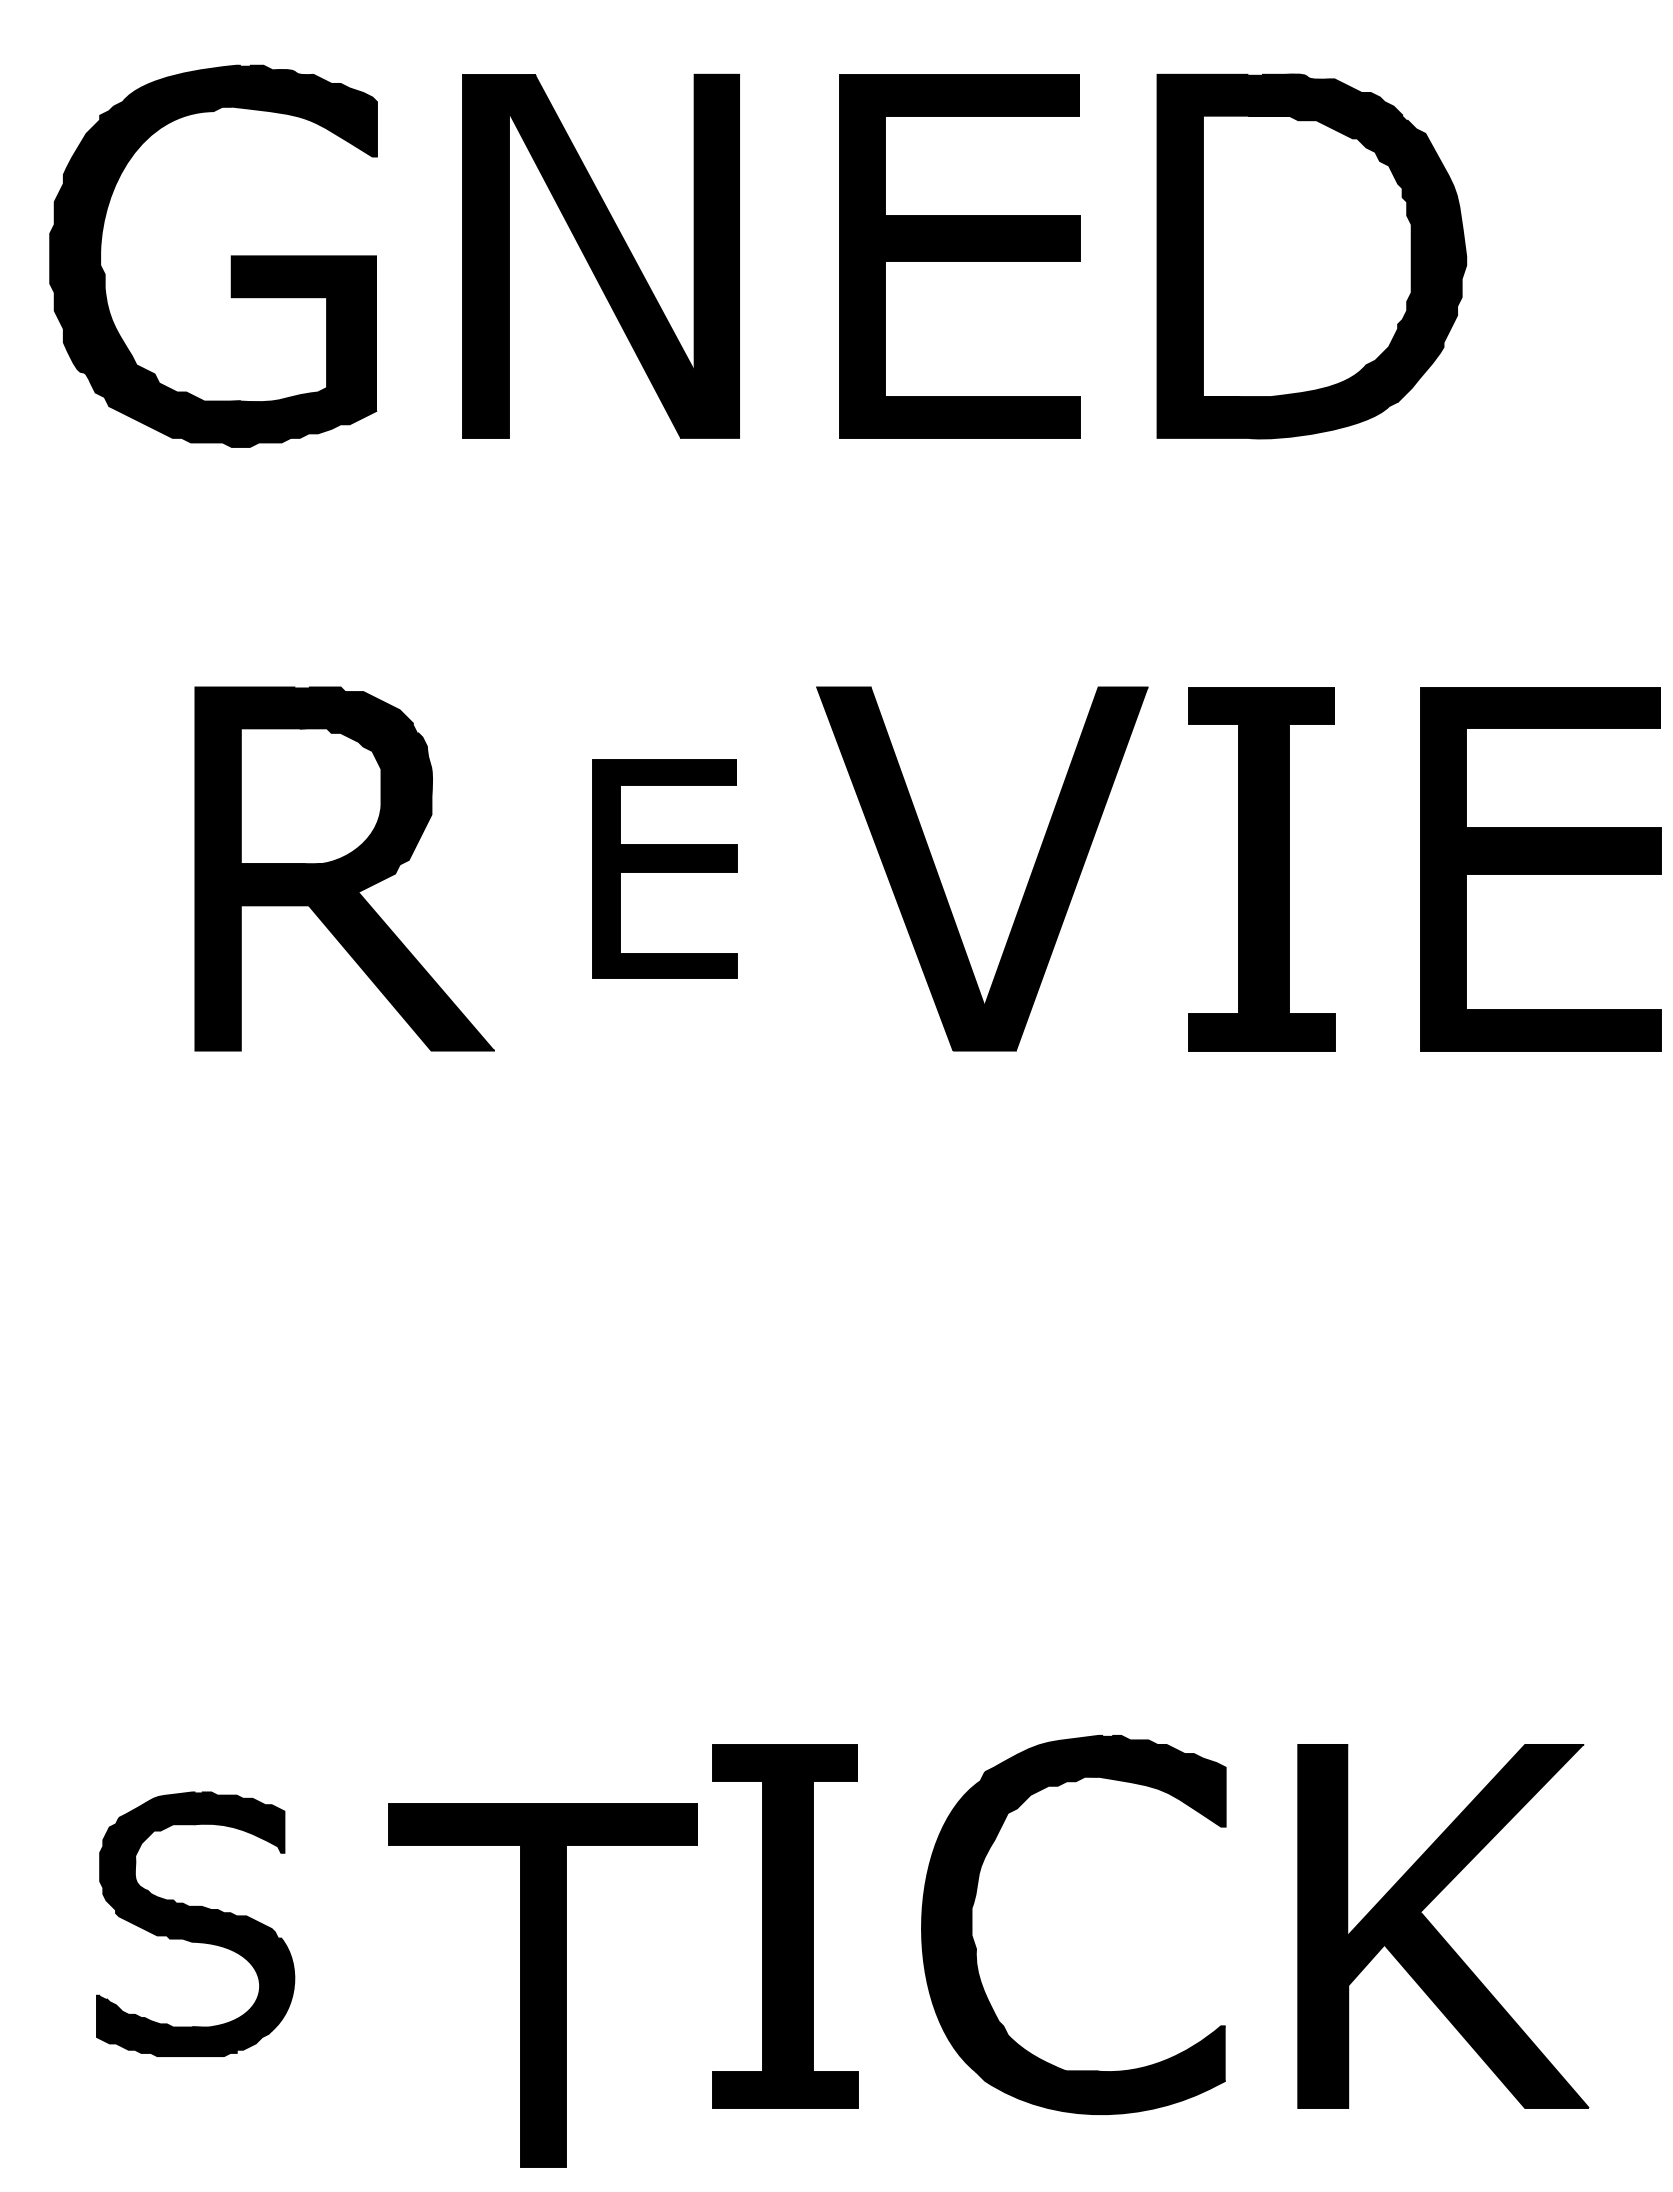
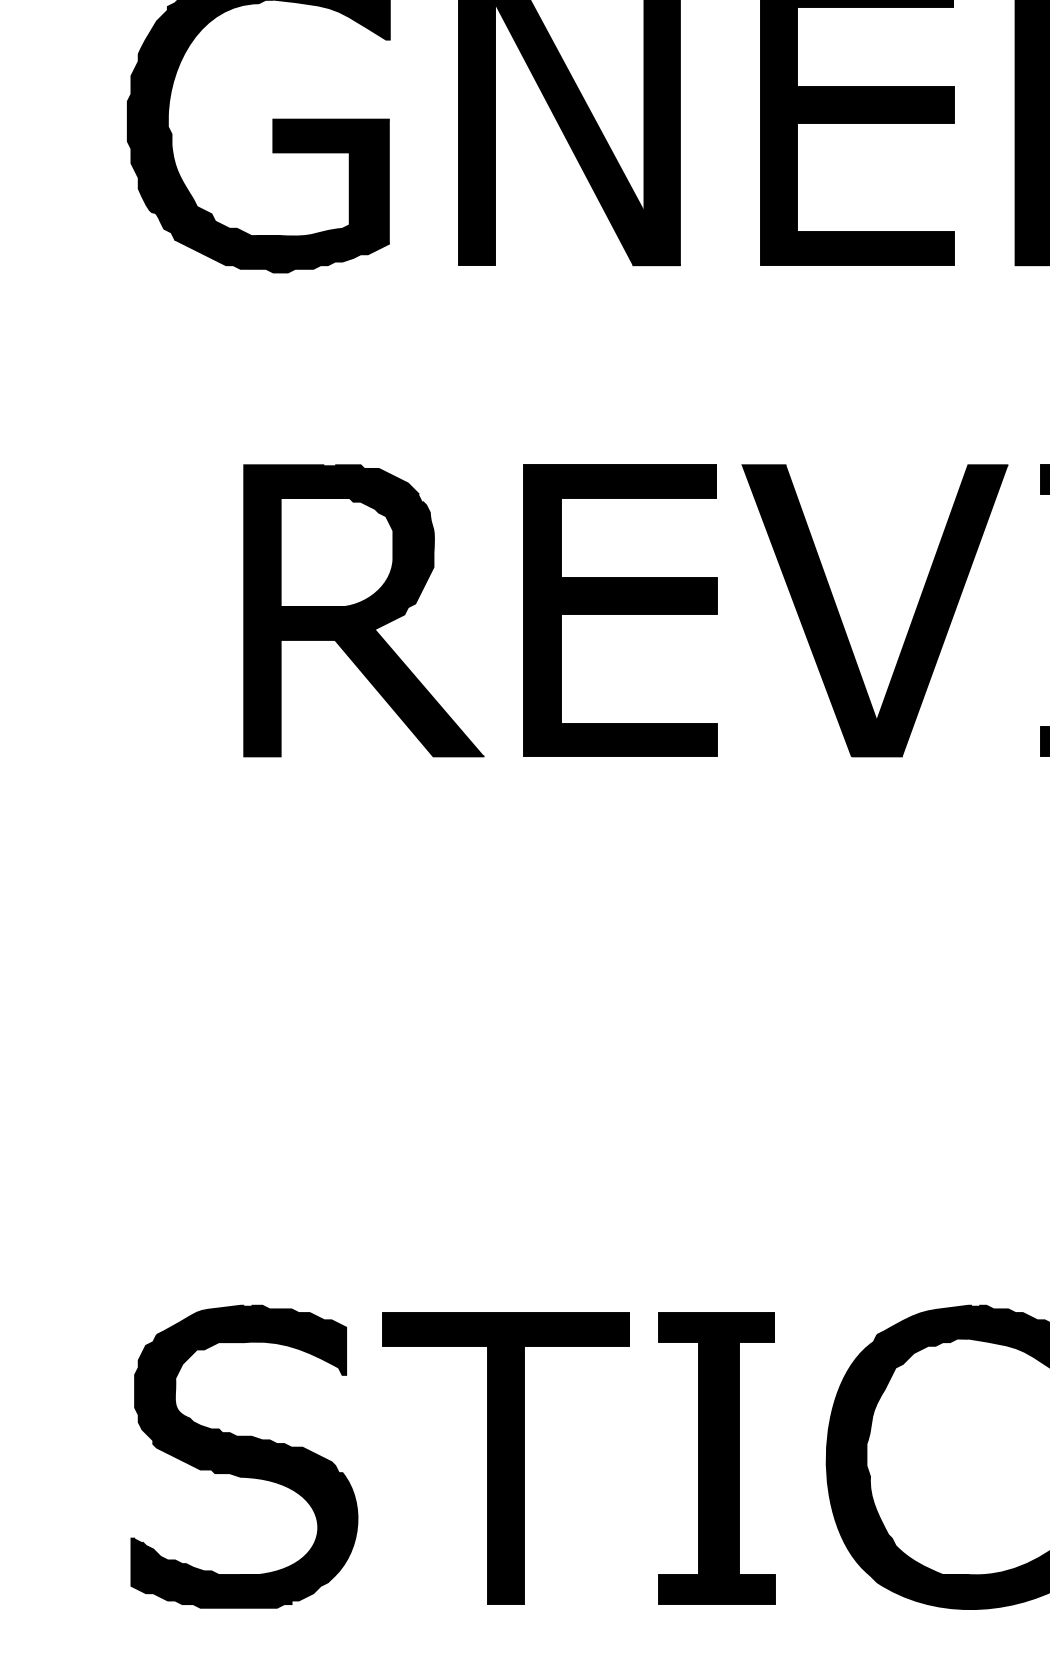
part: (664, 869) -> (620, 611), size x1.67
part: (195, 1924) -> (244, 1456), size x1.43
part: (542, 1985) -> (505, 1458), moved

